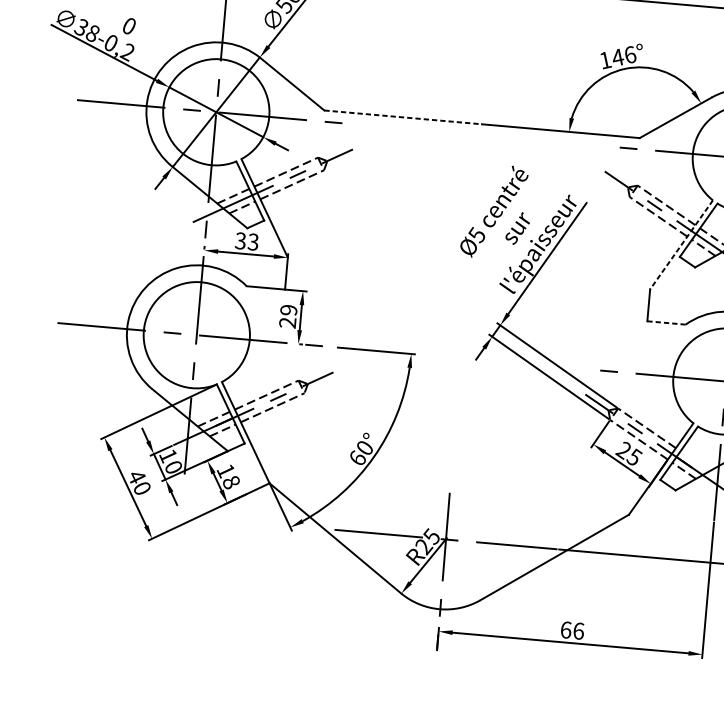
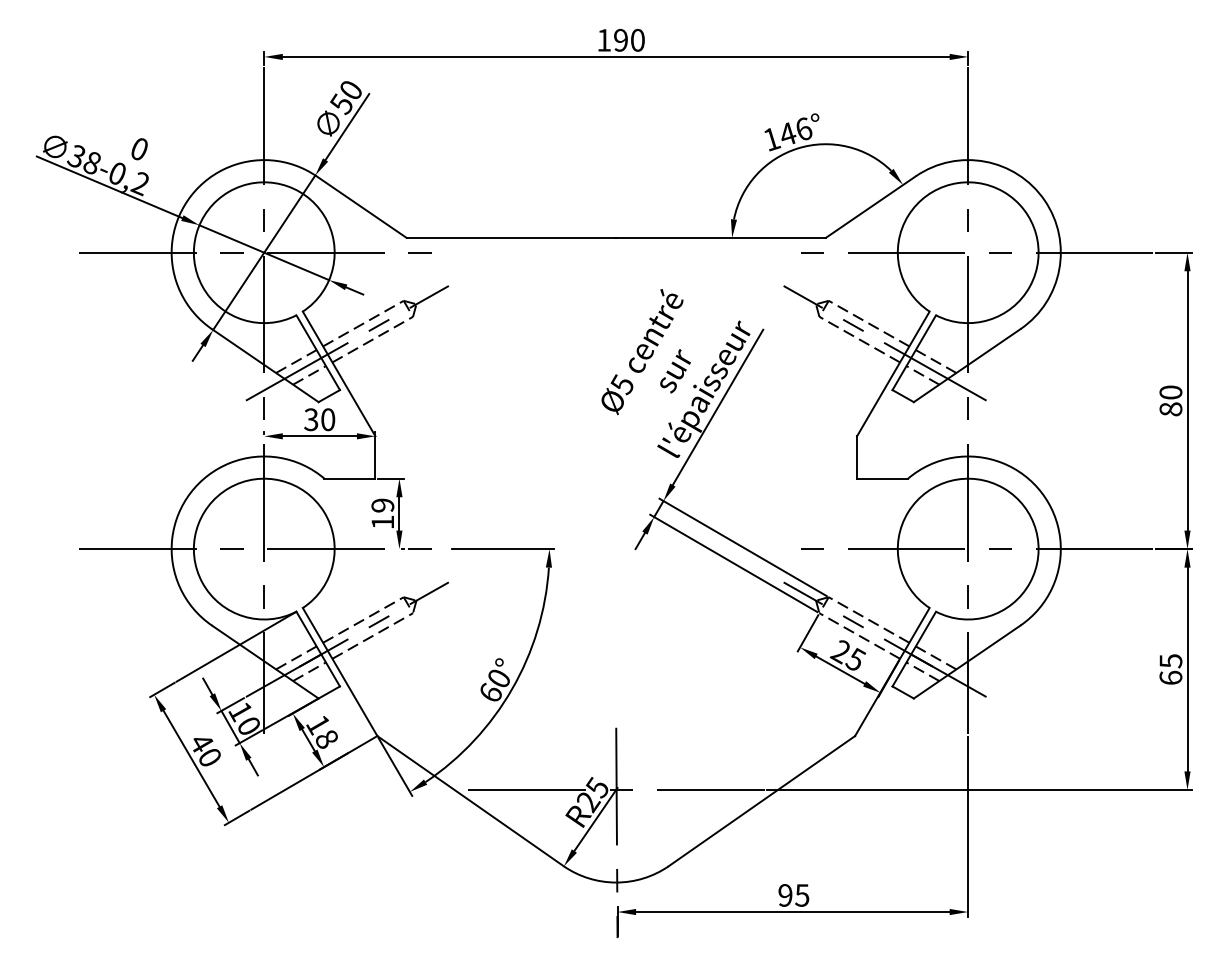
line: (403, 117) -> (511, 237), dashed -> solid
text: (253, 241) -> (328, 419), 33 -> 30
line: (681, 245) -> (893, 374), dashed -> solid
text: (287, 322) -> (382, 522), 29 -> 19
line: (667, 322) -> (883, 478), dashed -> solid
line: (694, 460) -> (935, 657), added
text: (572, 630) -> (793, 895), 66 -> 95

